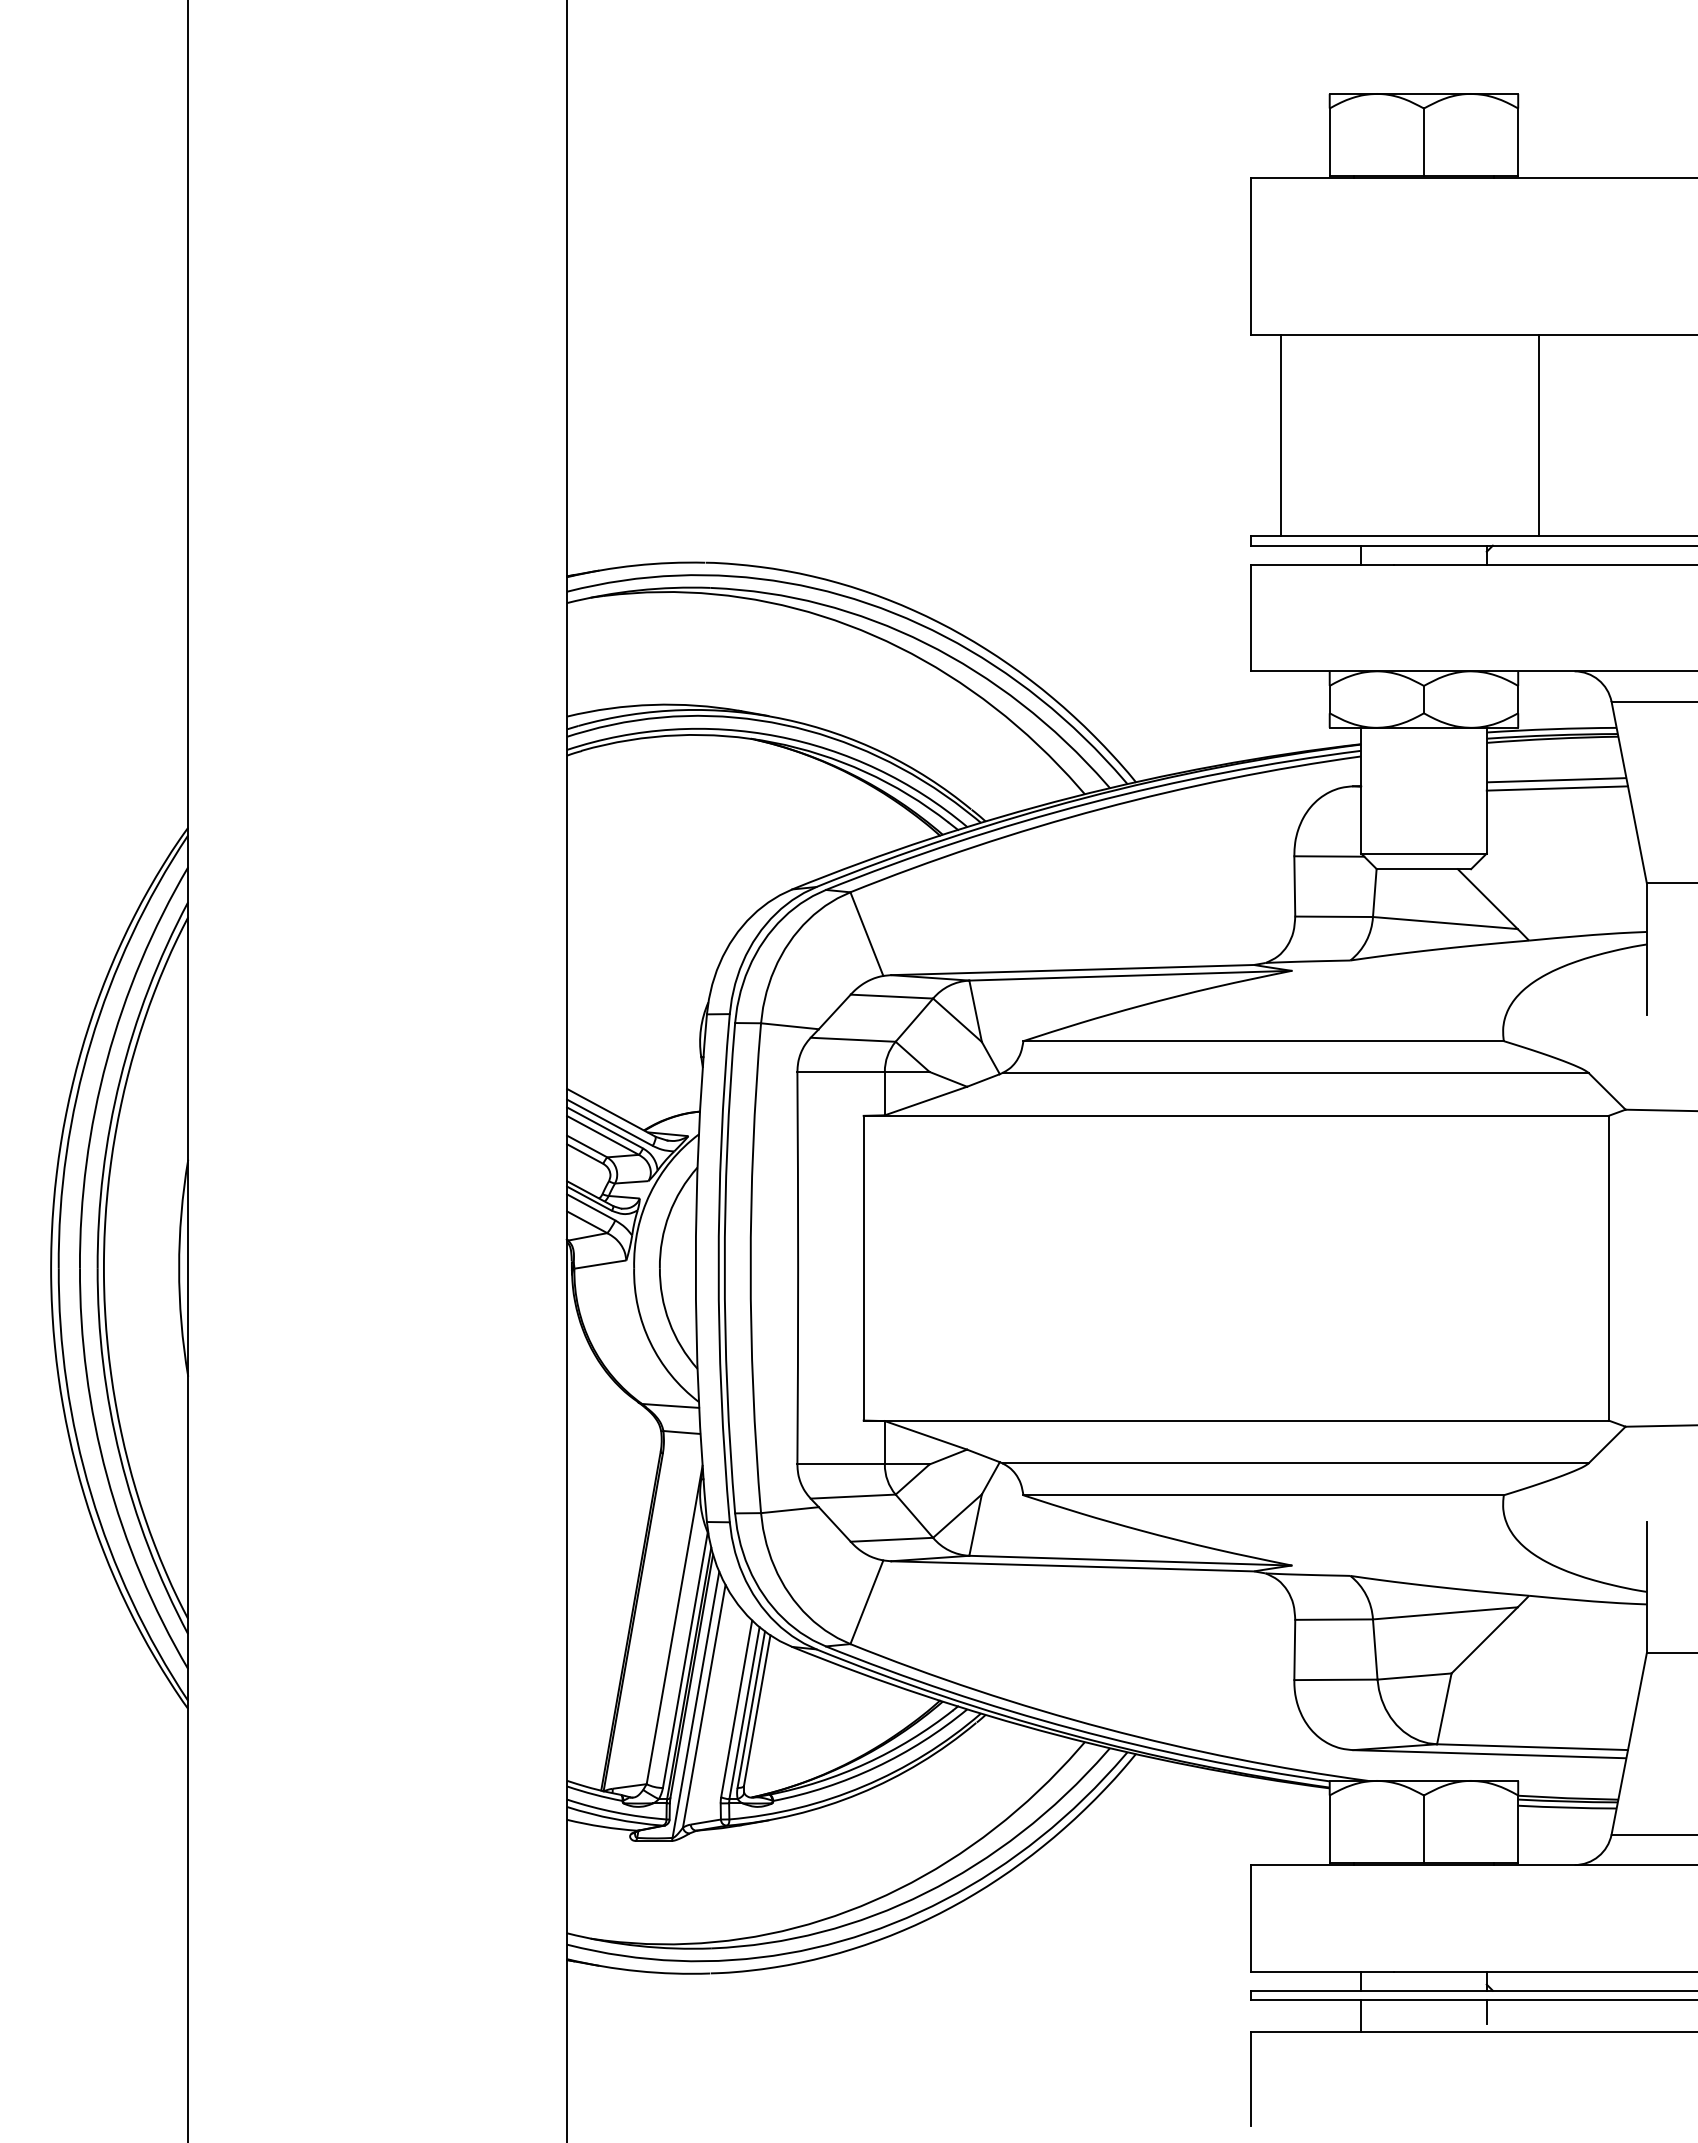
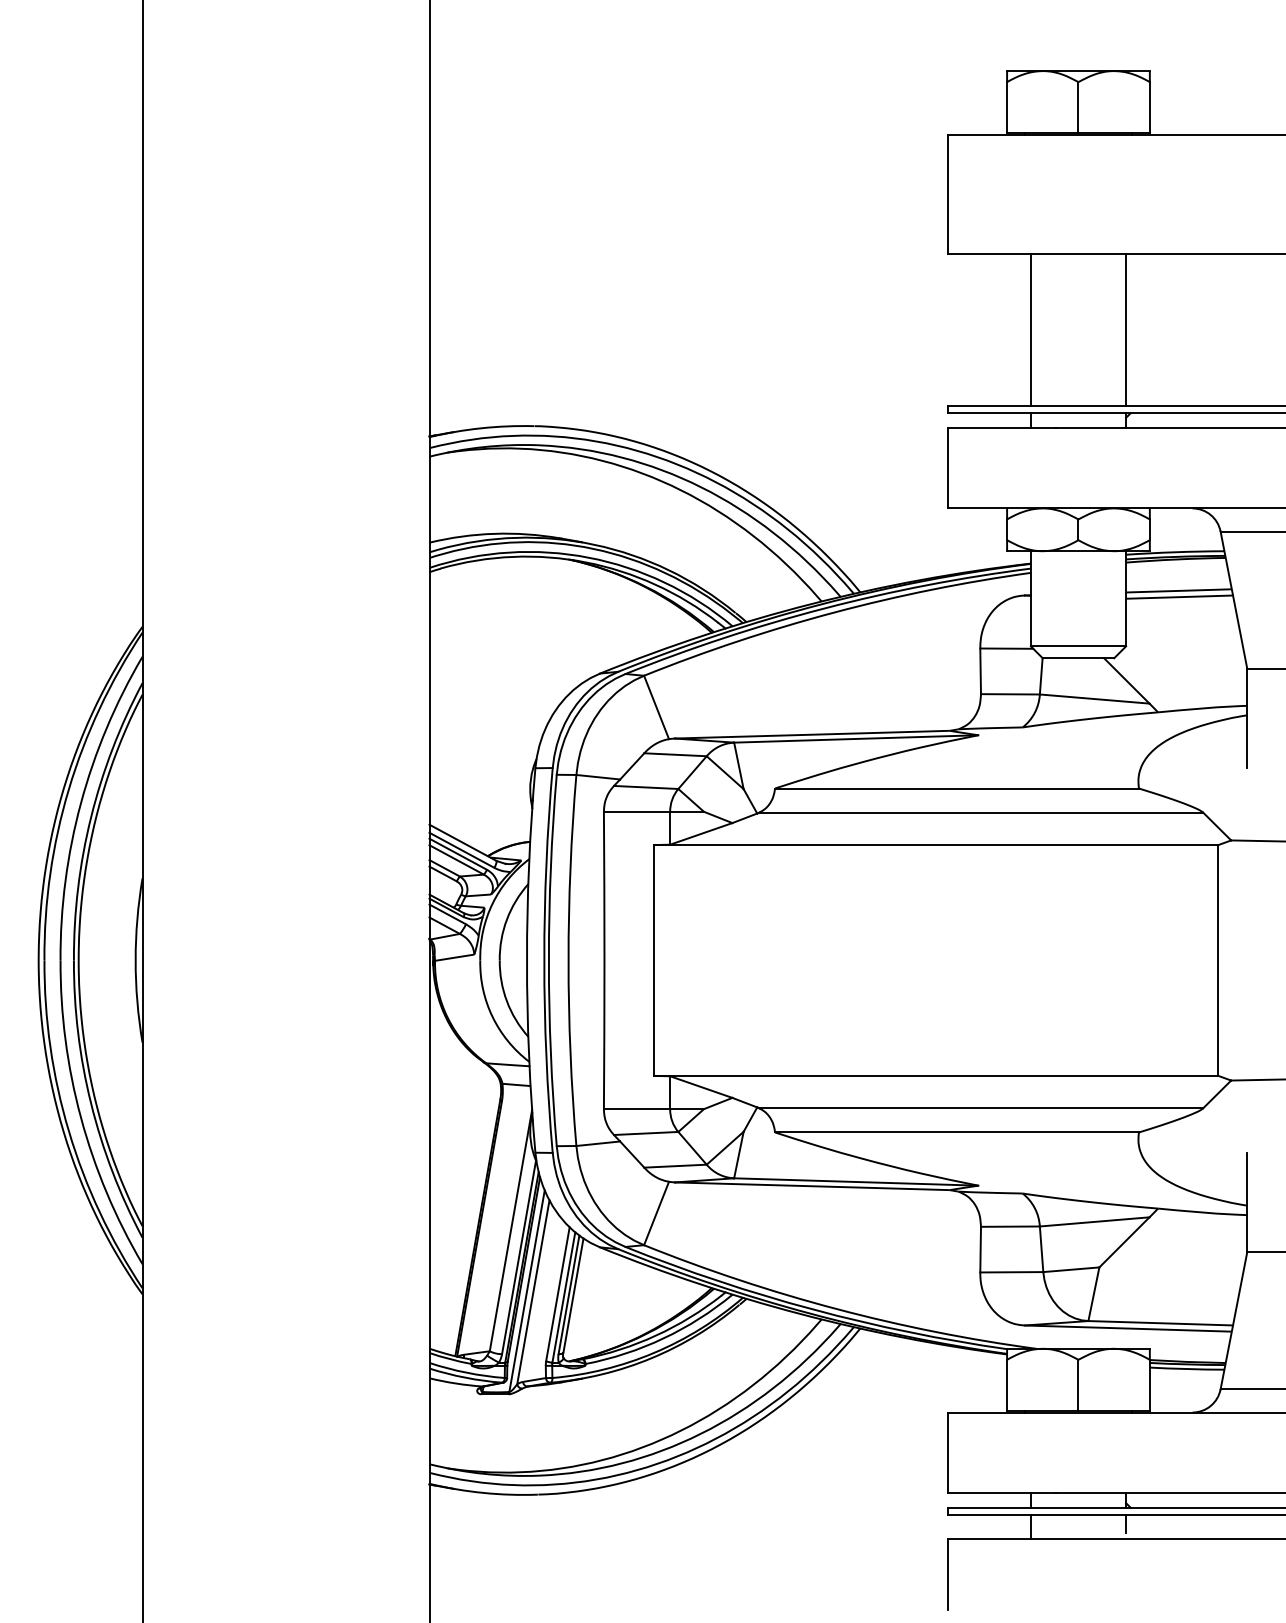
line: (1281, 435) -> (1031, 329), moved
line: (1538, 435) -> (1125, 329), moved

